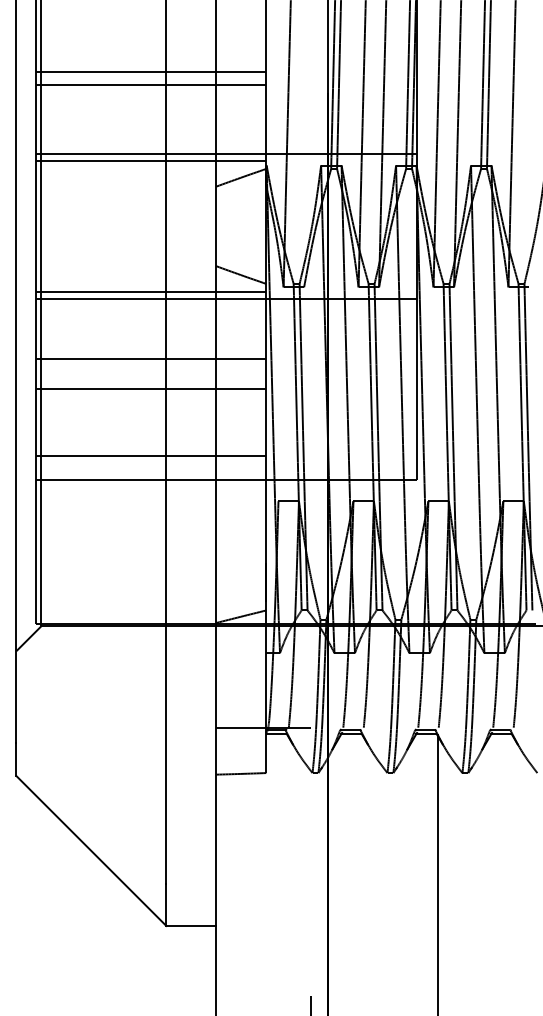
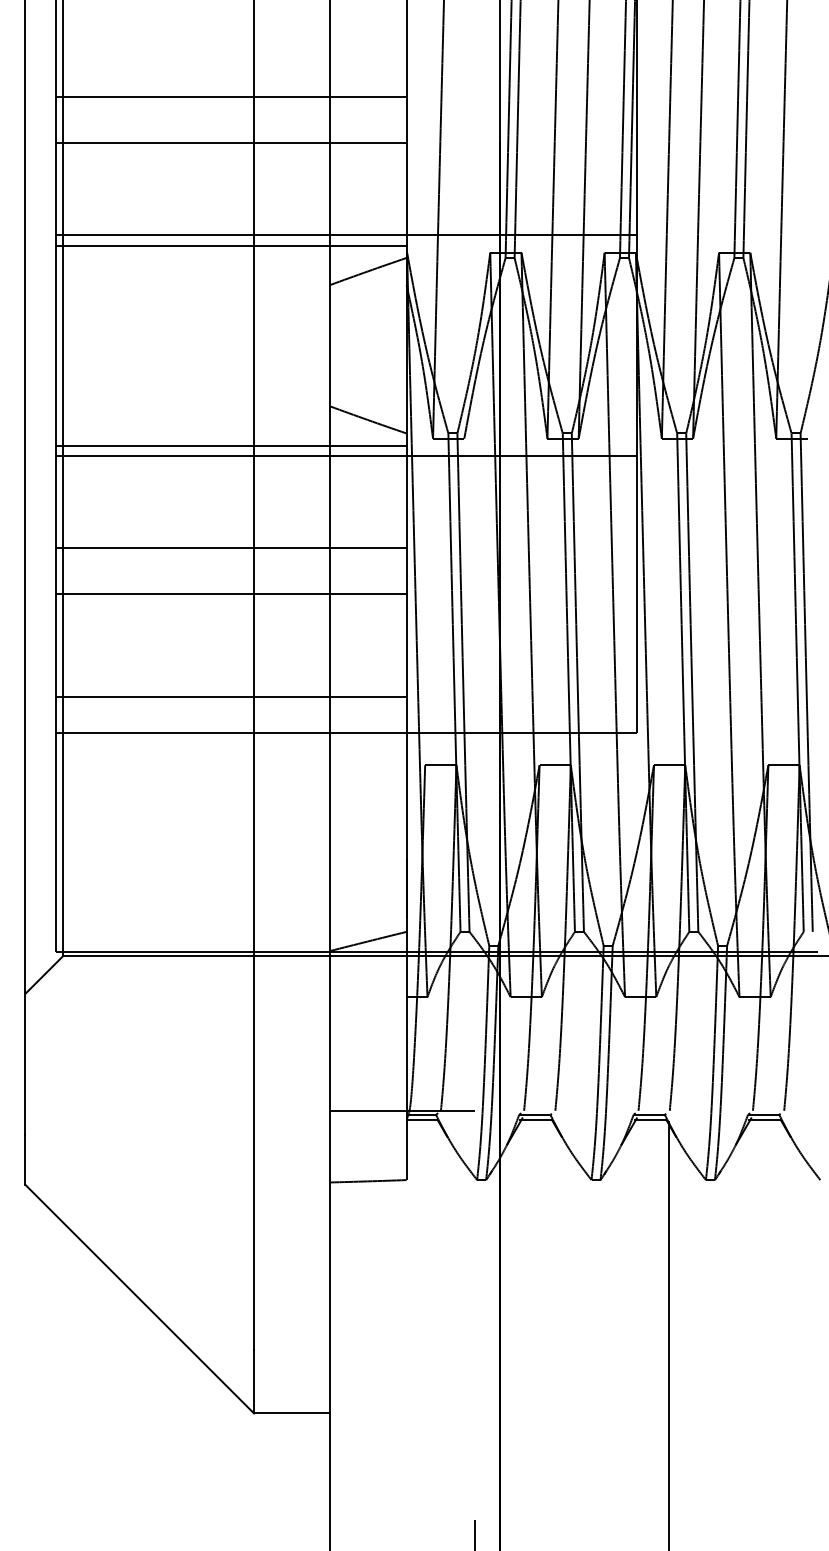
line: (151, 71) -> (231, 142), moved
line: (151, 85) -> (231, 97), moved

